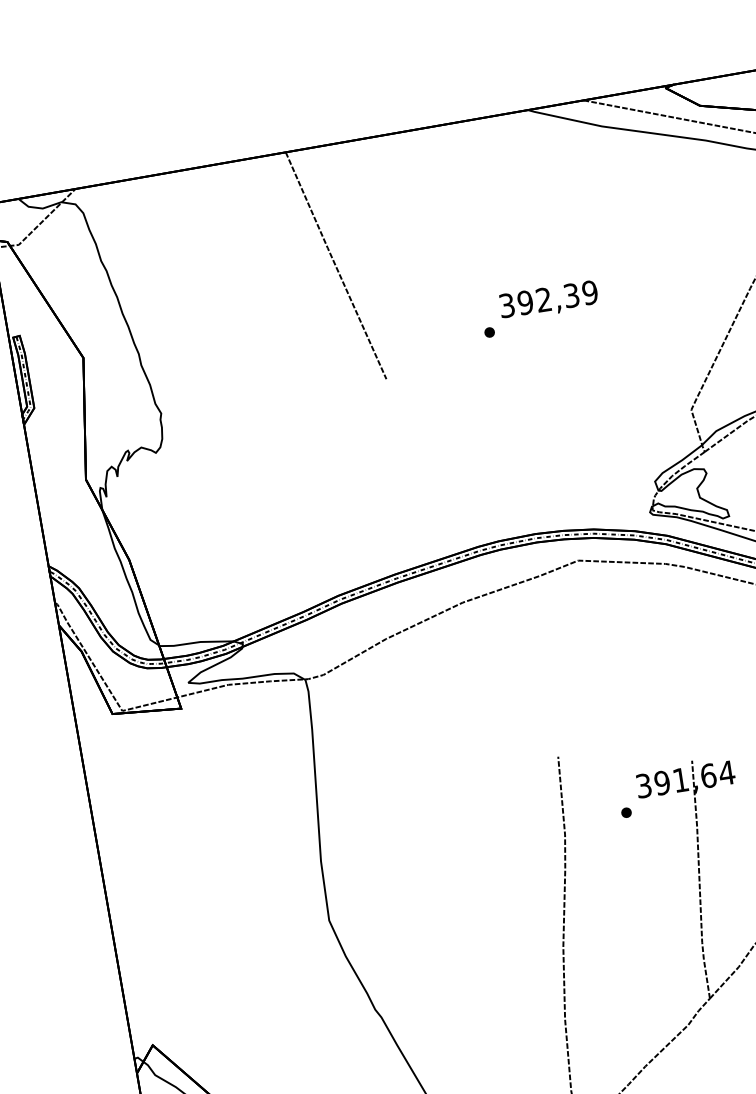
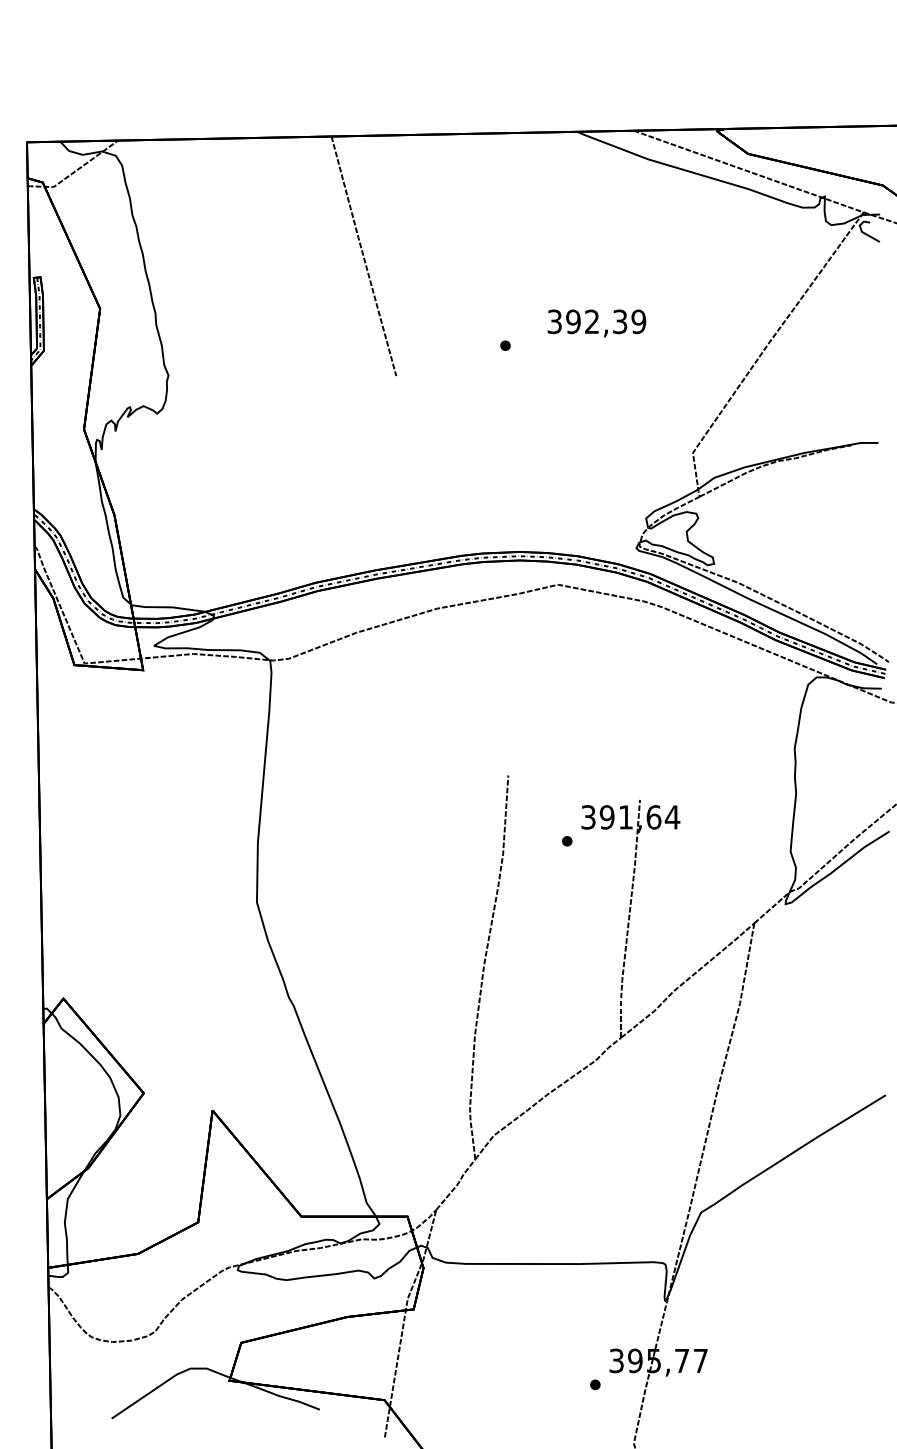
text: (548, 300) -> (596, 323), moved

